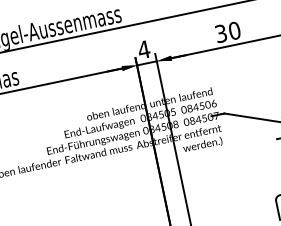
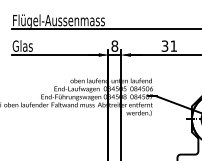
text: (233, 29) -> (173, 45), 30 -> 31
text: (143, 48) -> (114, 45), 4 -> 8

